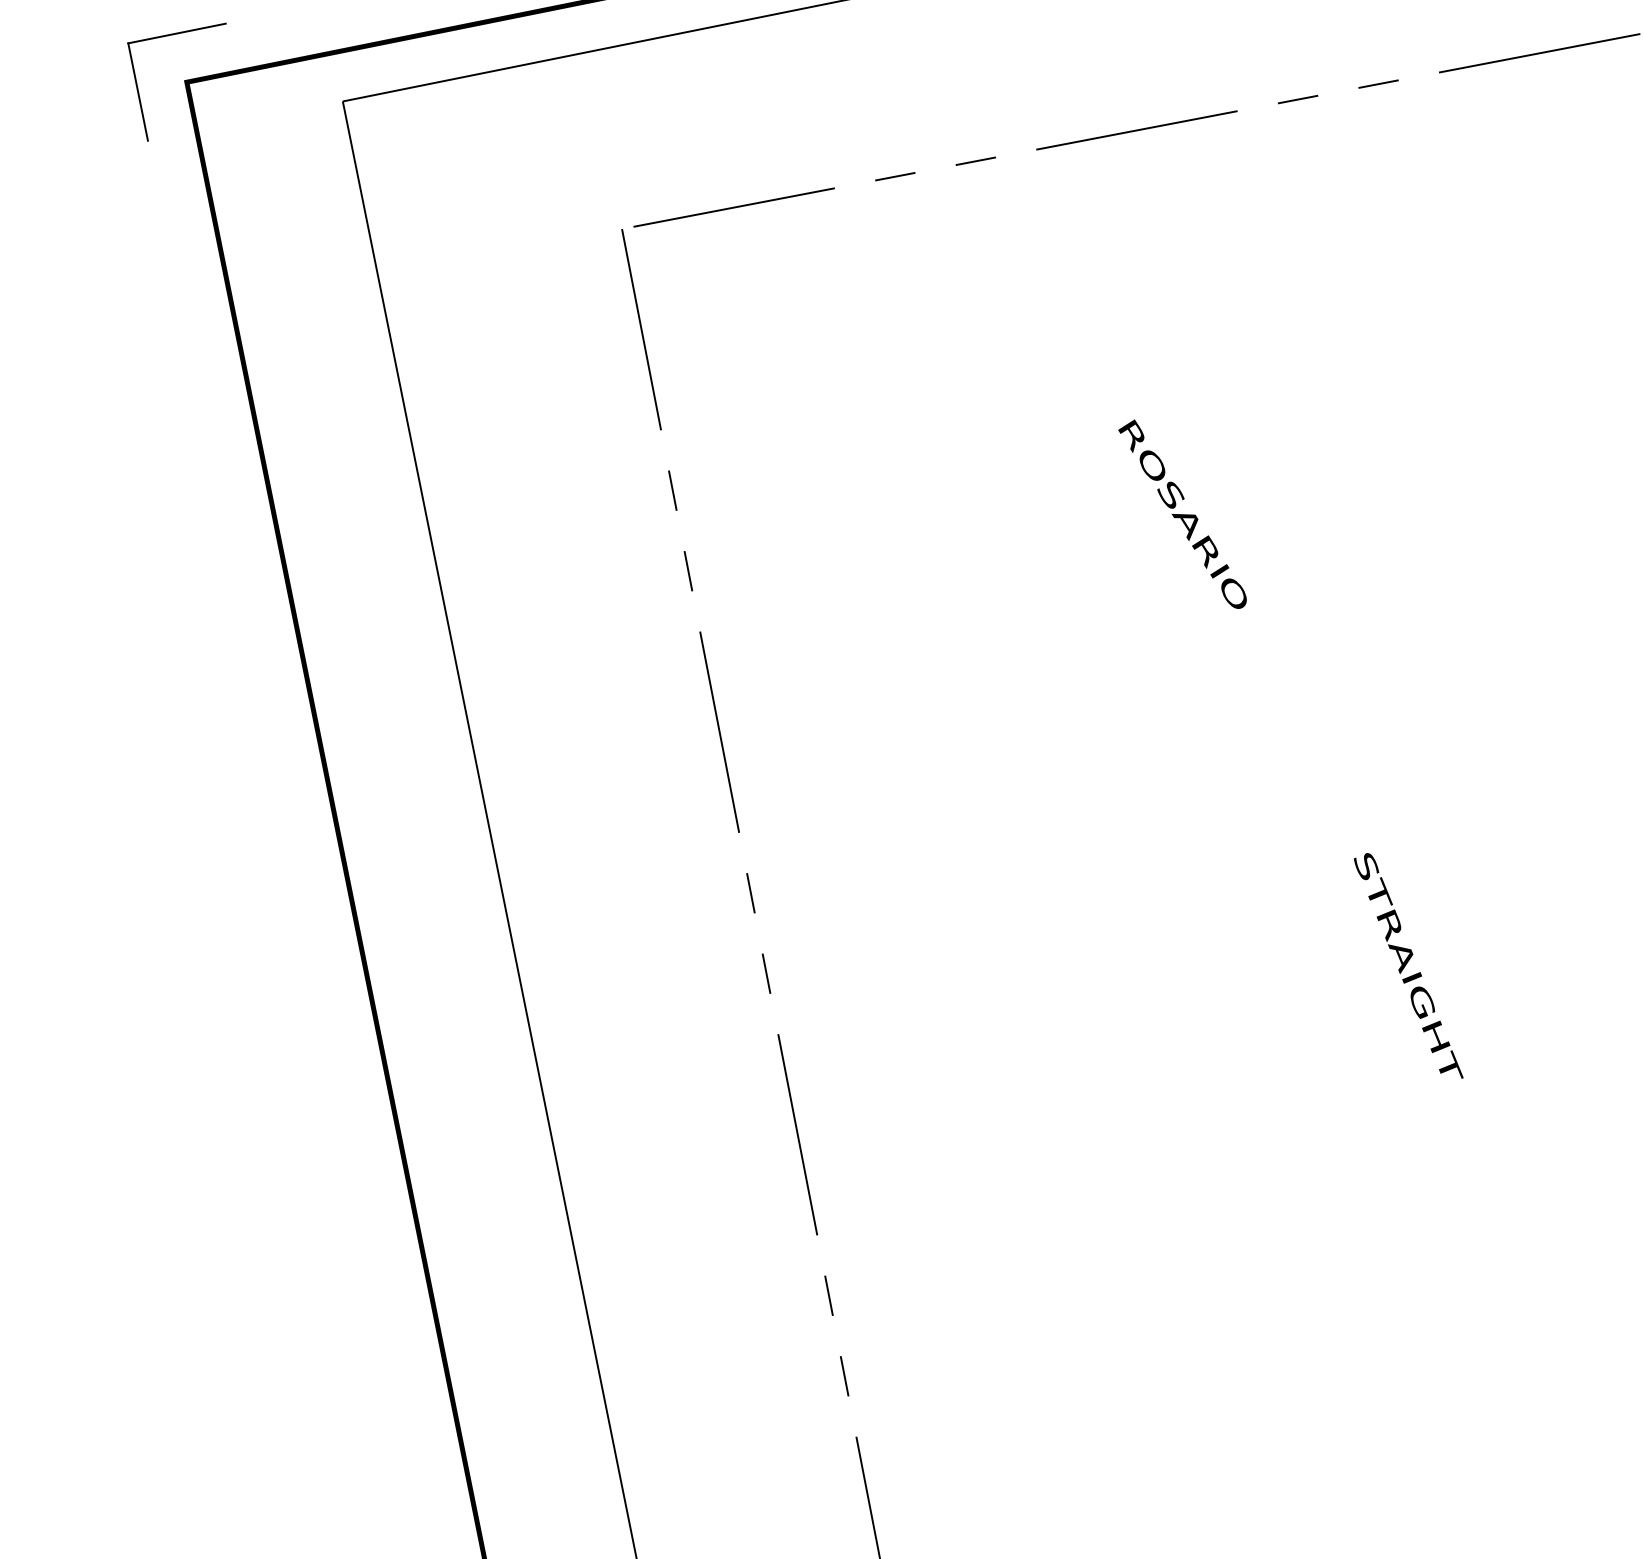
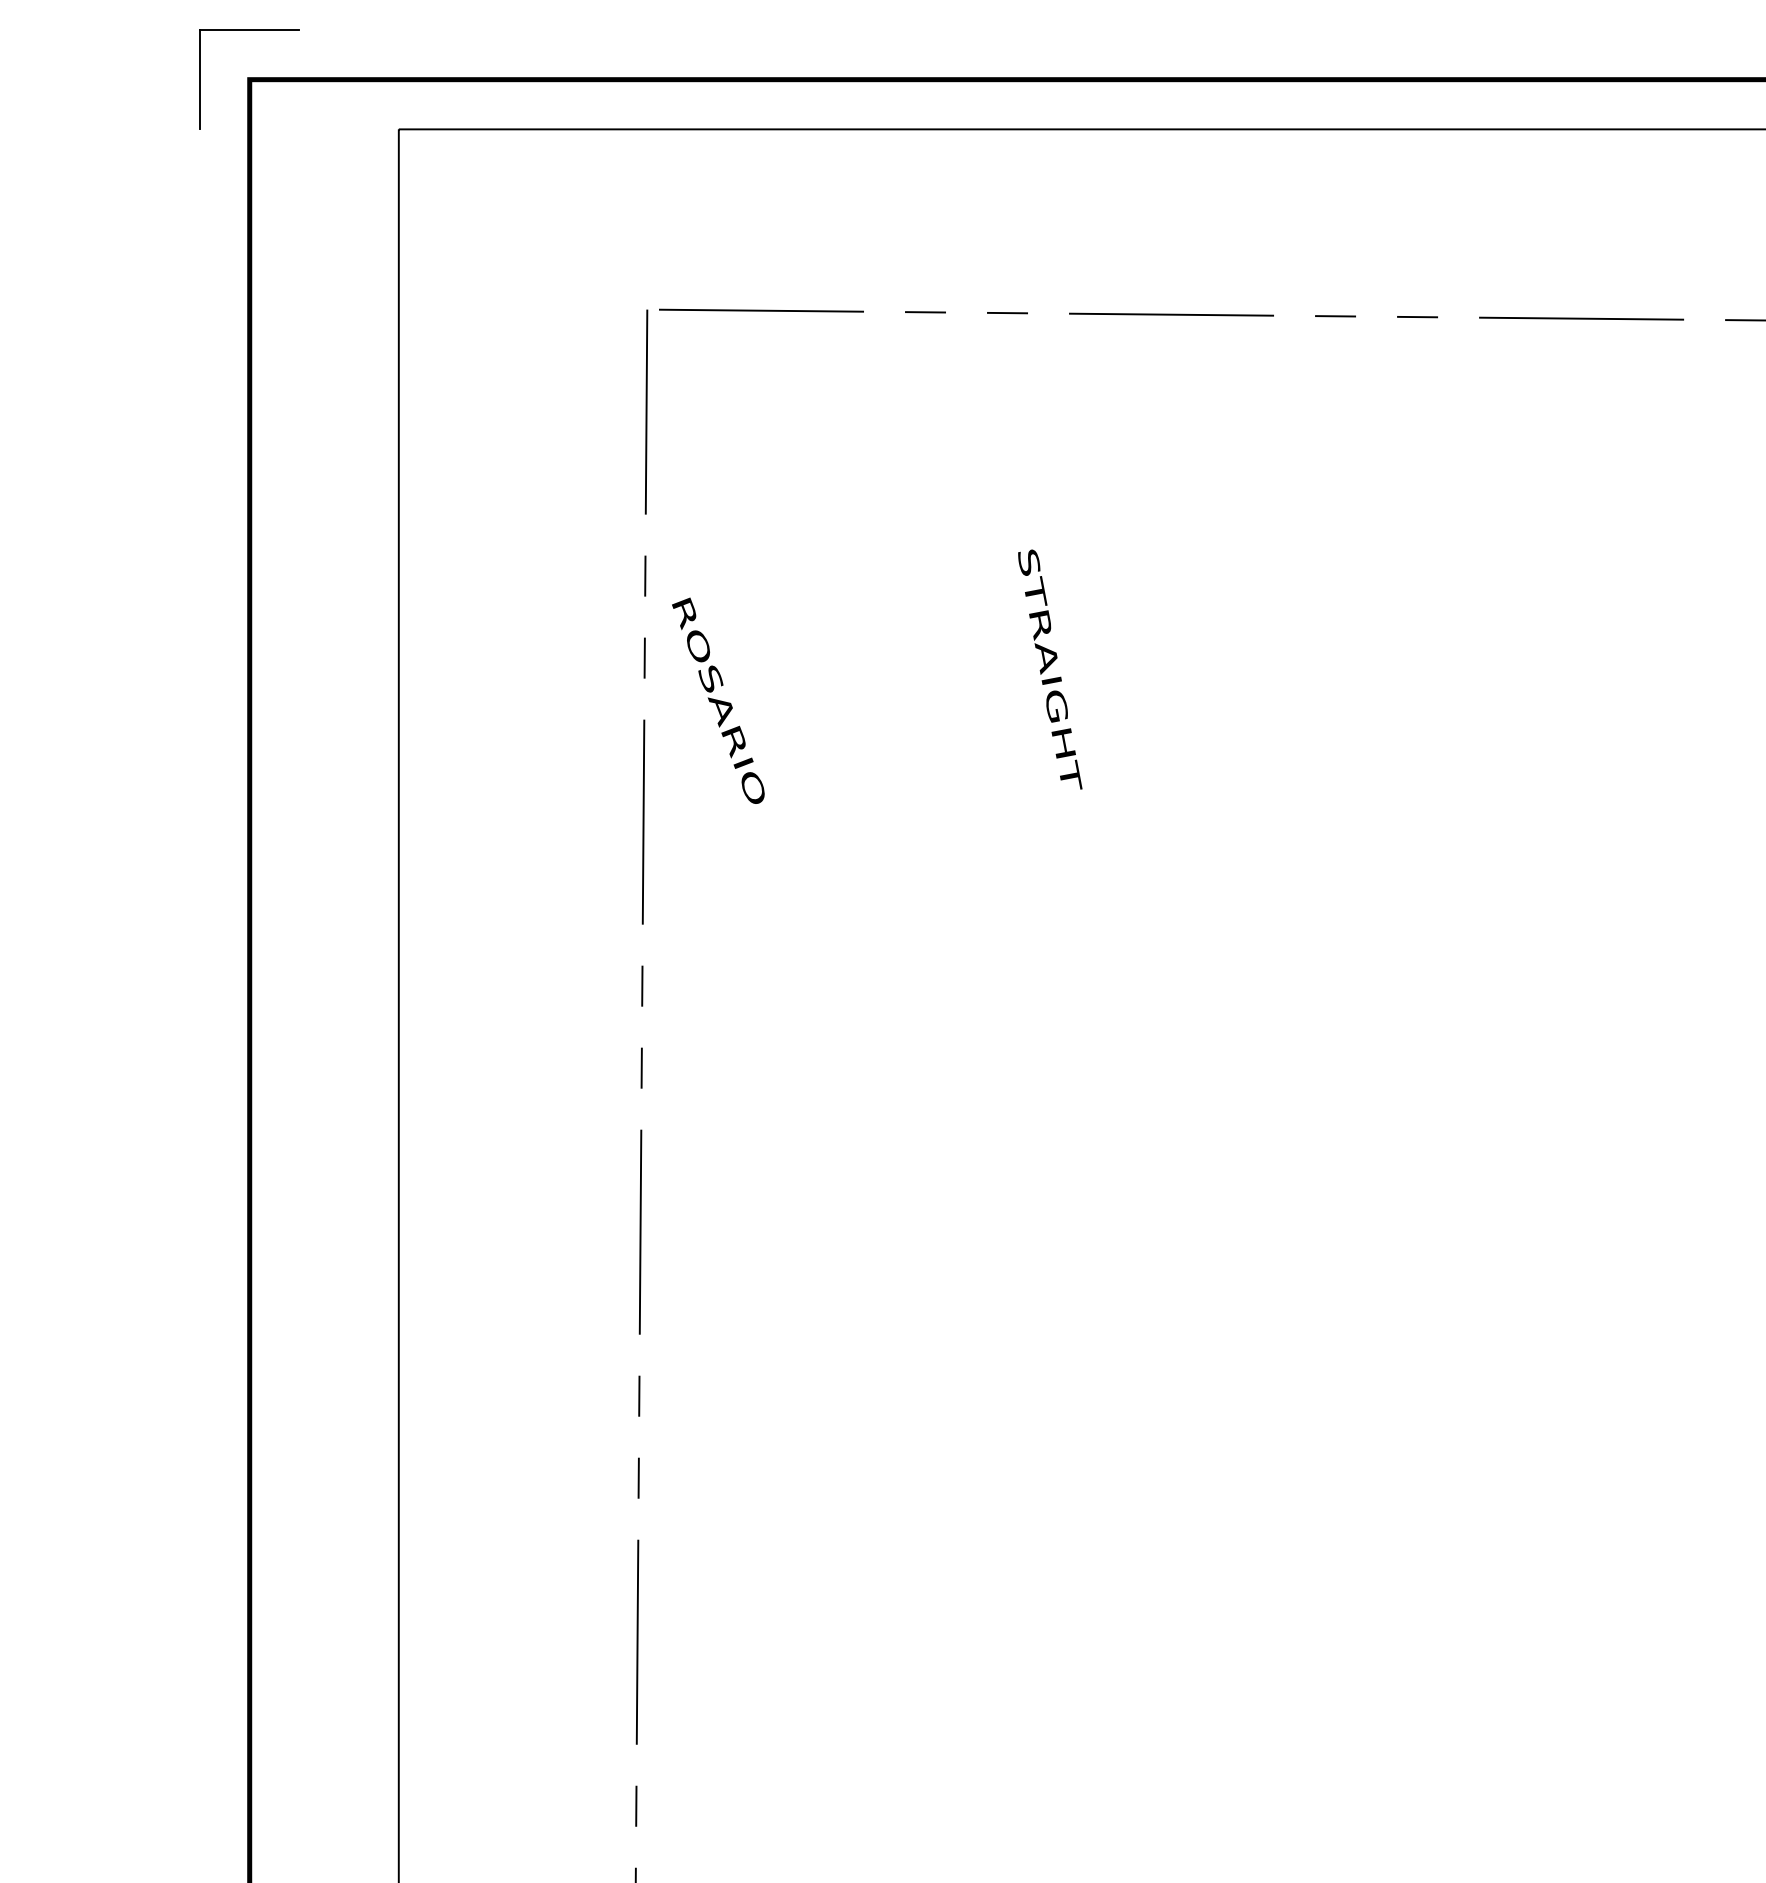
text: (1182, 514) -> (718, 700), moved
text: (1408, 967) -> (1050, 669), moved

